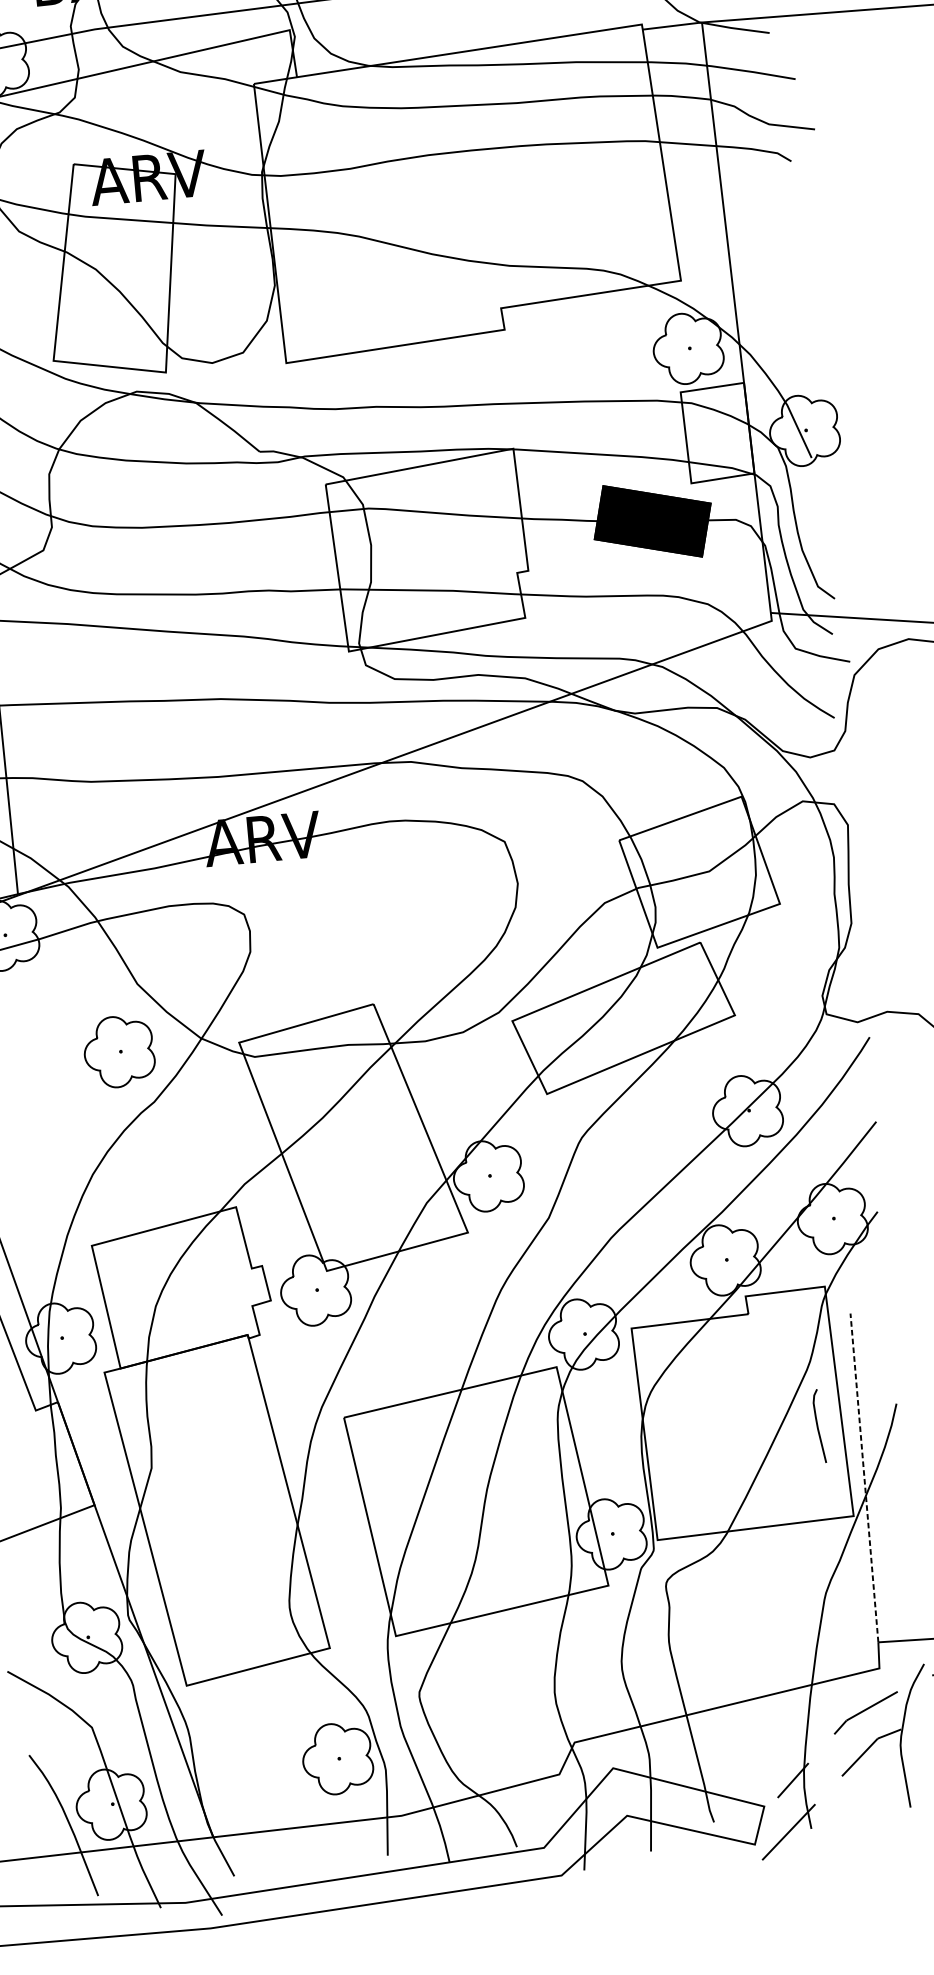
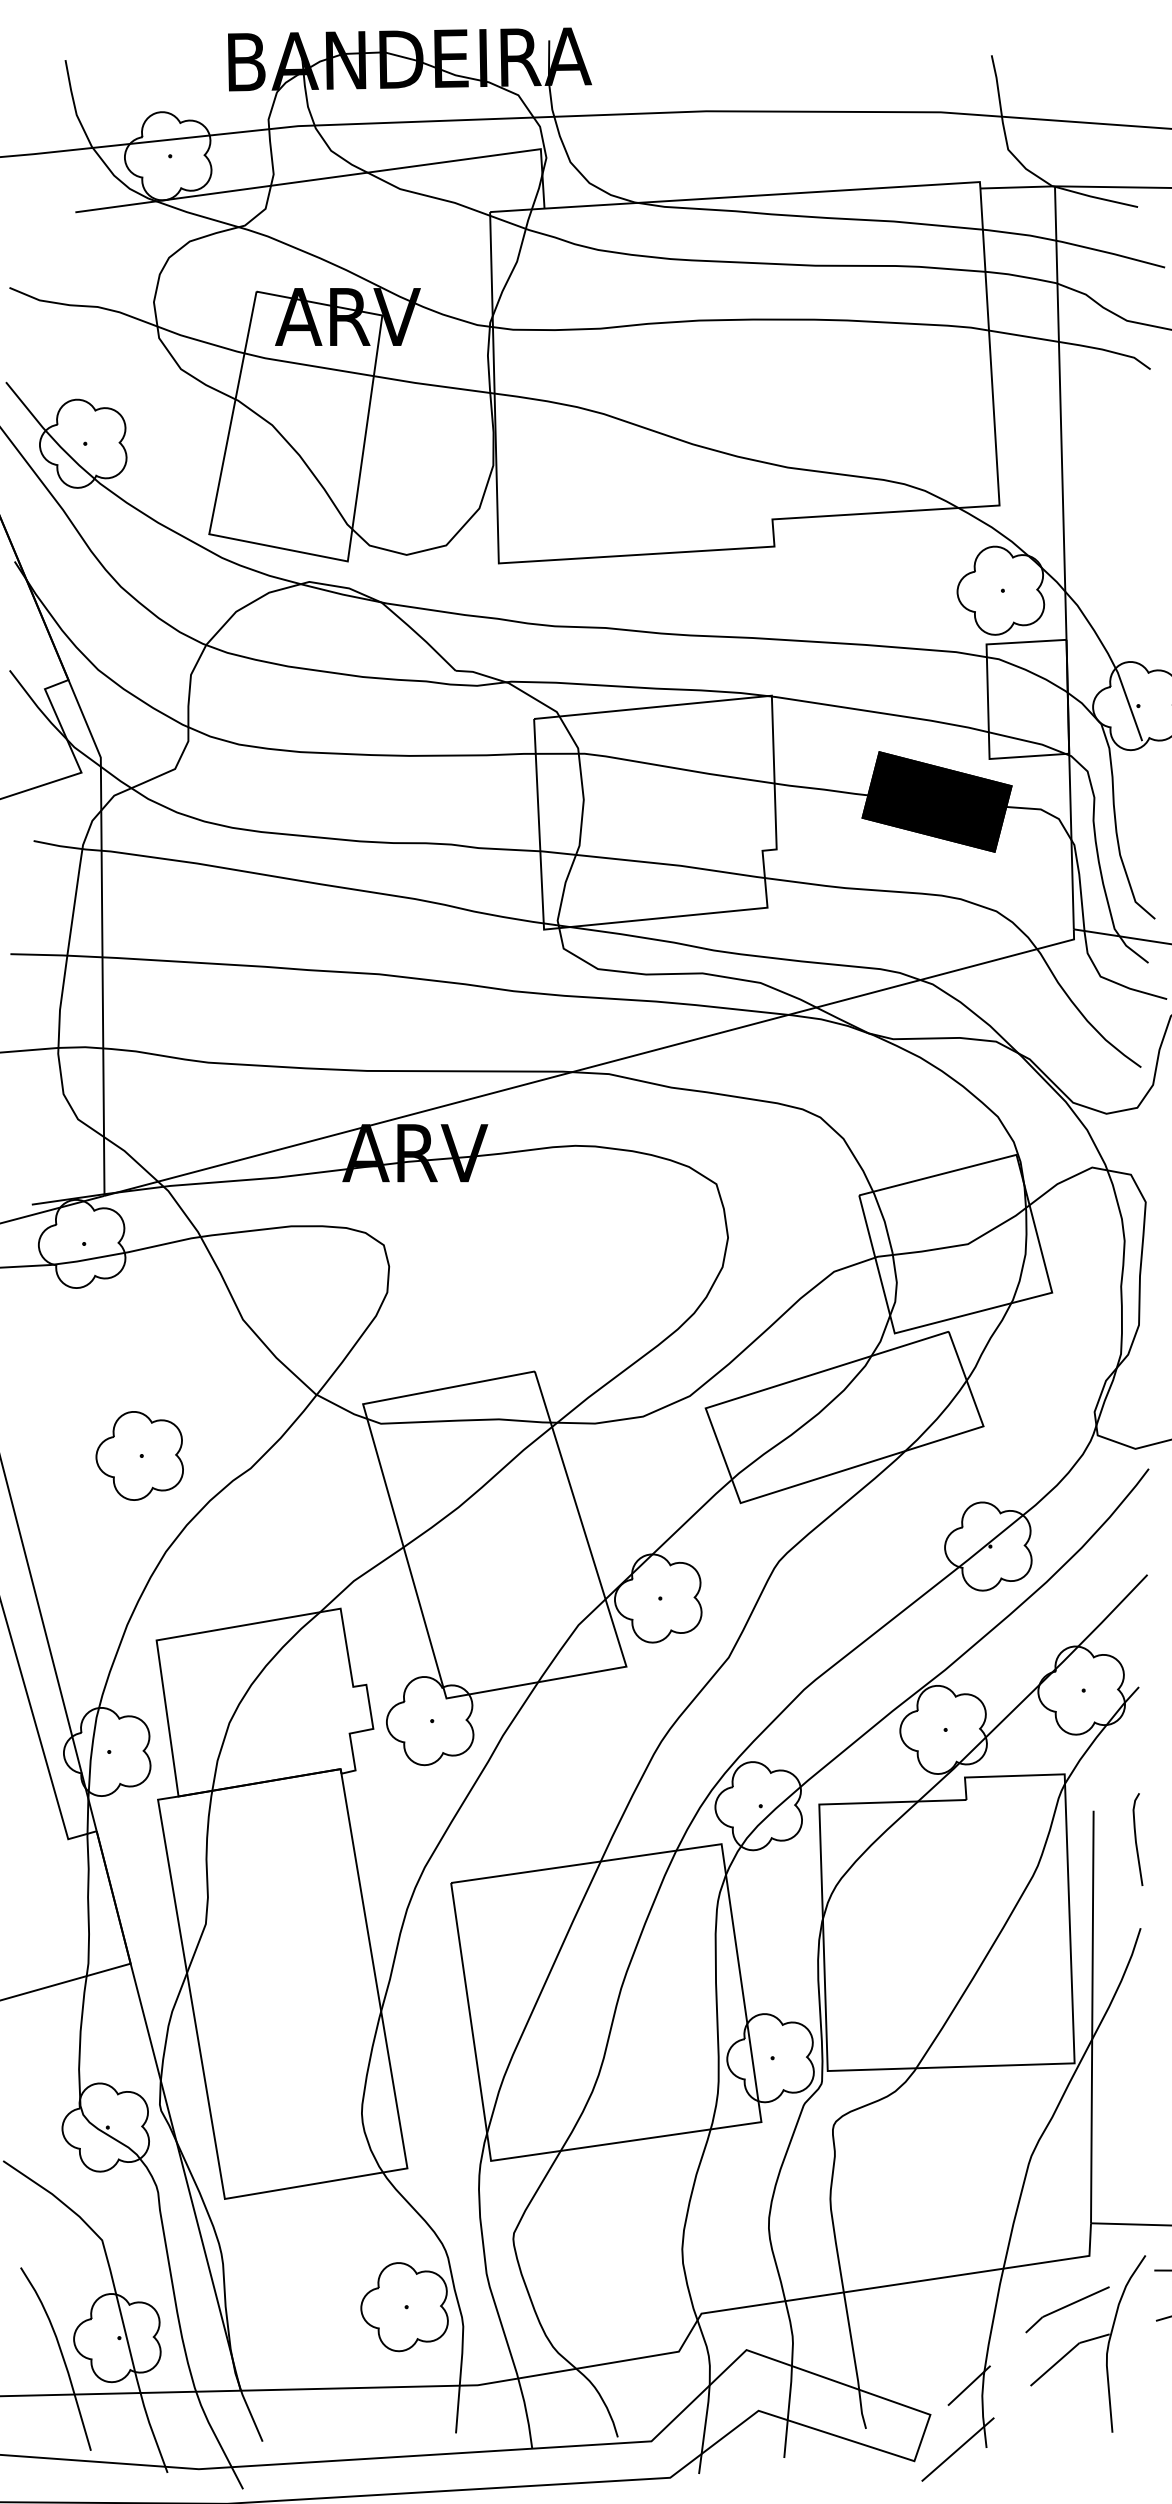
part: (119, 1051) -> (139, 1455), moved
curve: (818, 1426) -> (1136, 1839), moved
line: (864, 1477) -> (1092, 2016), dashed -> solid

